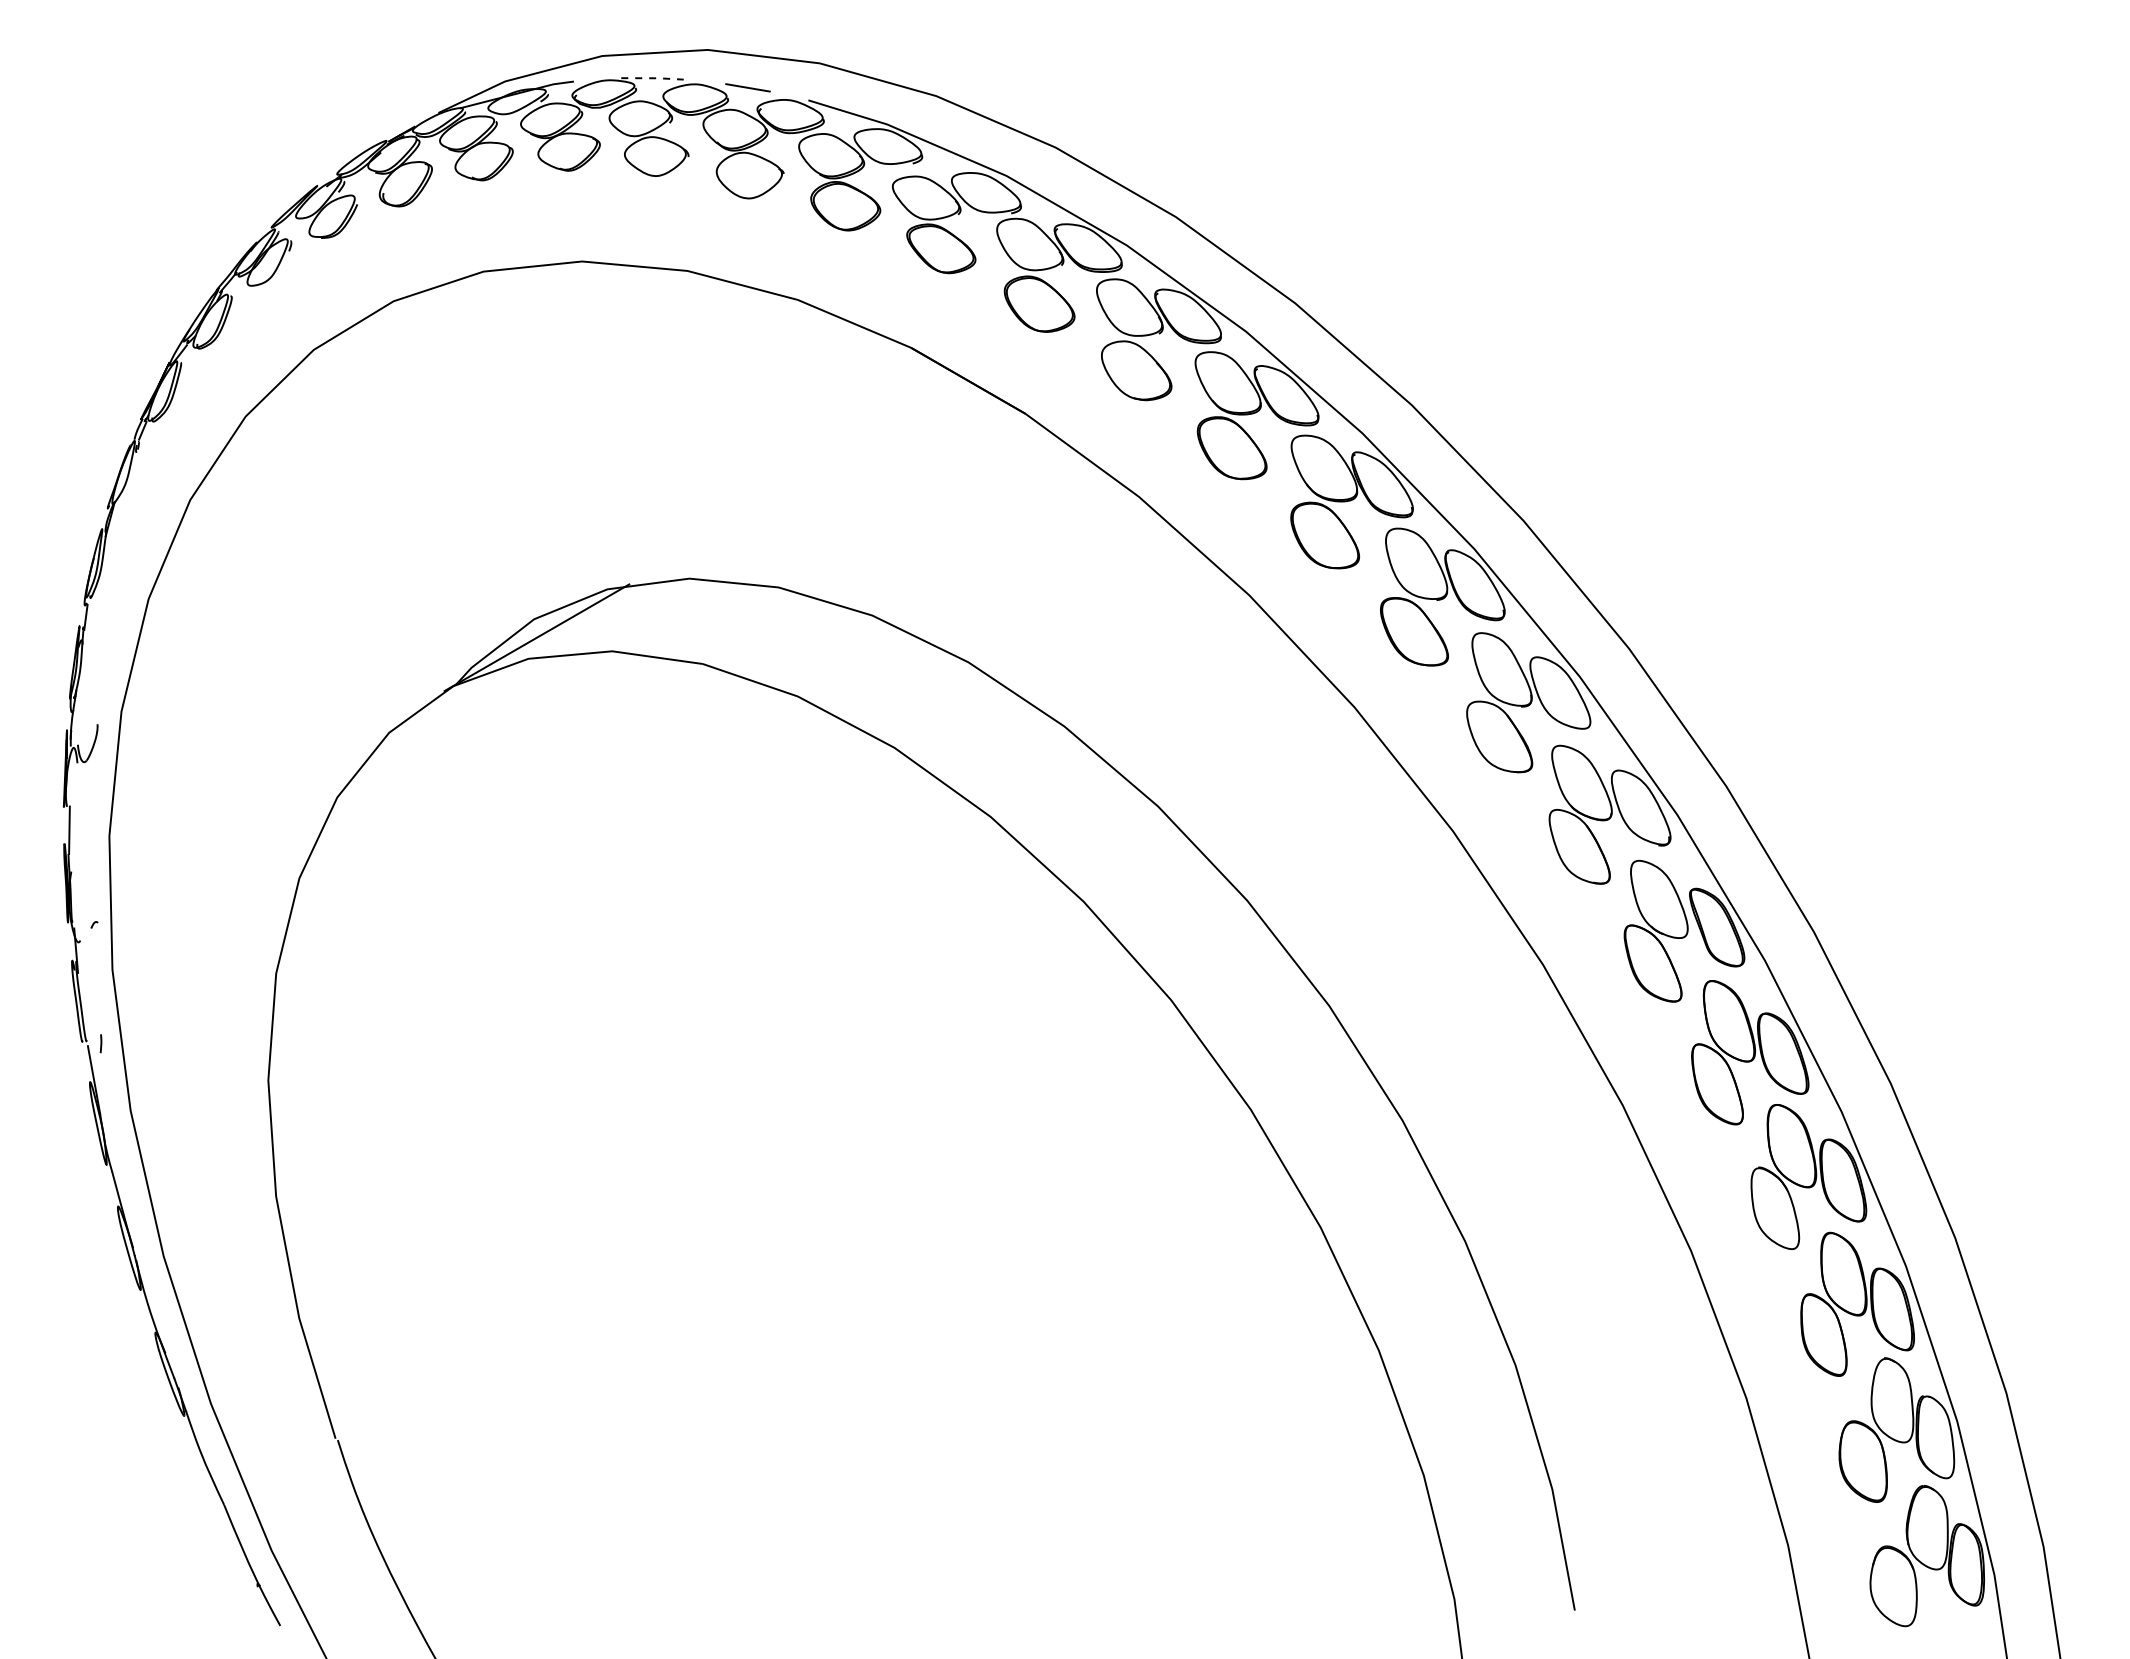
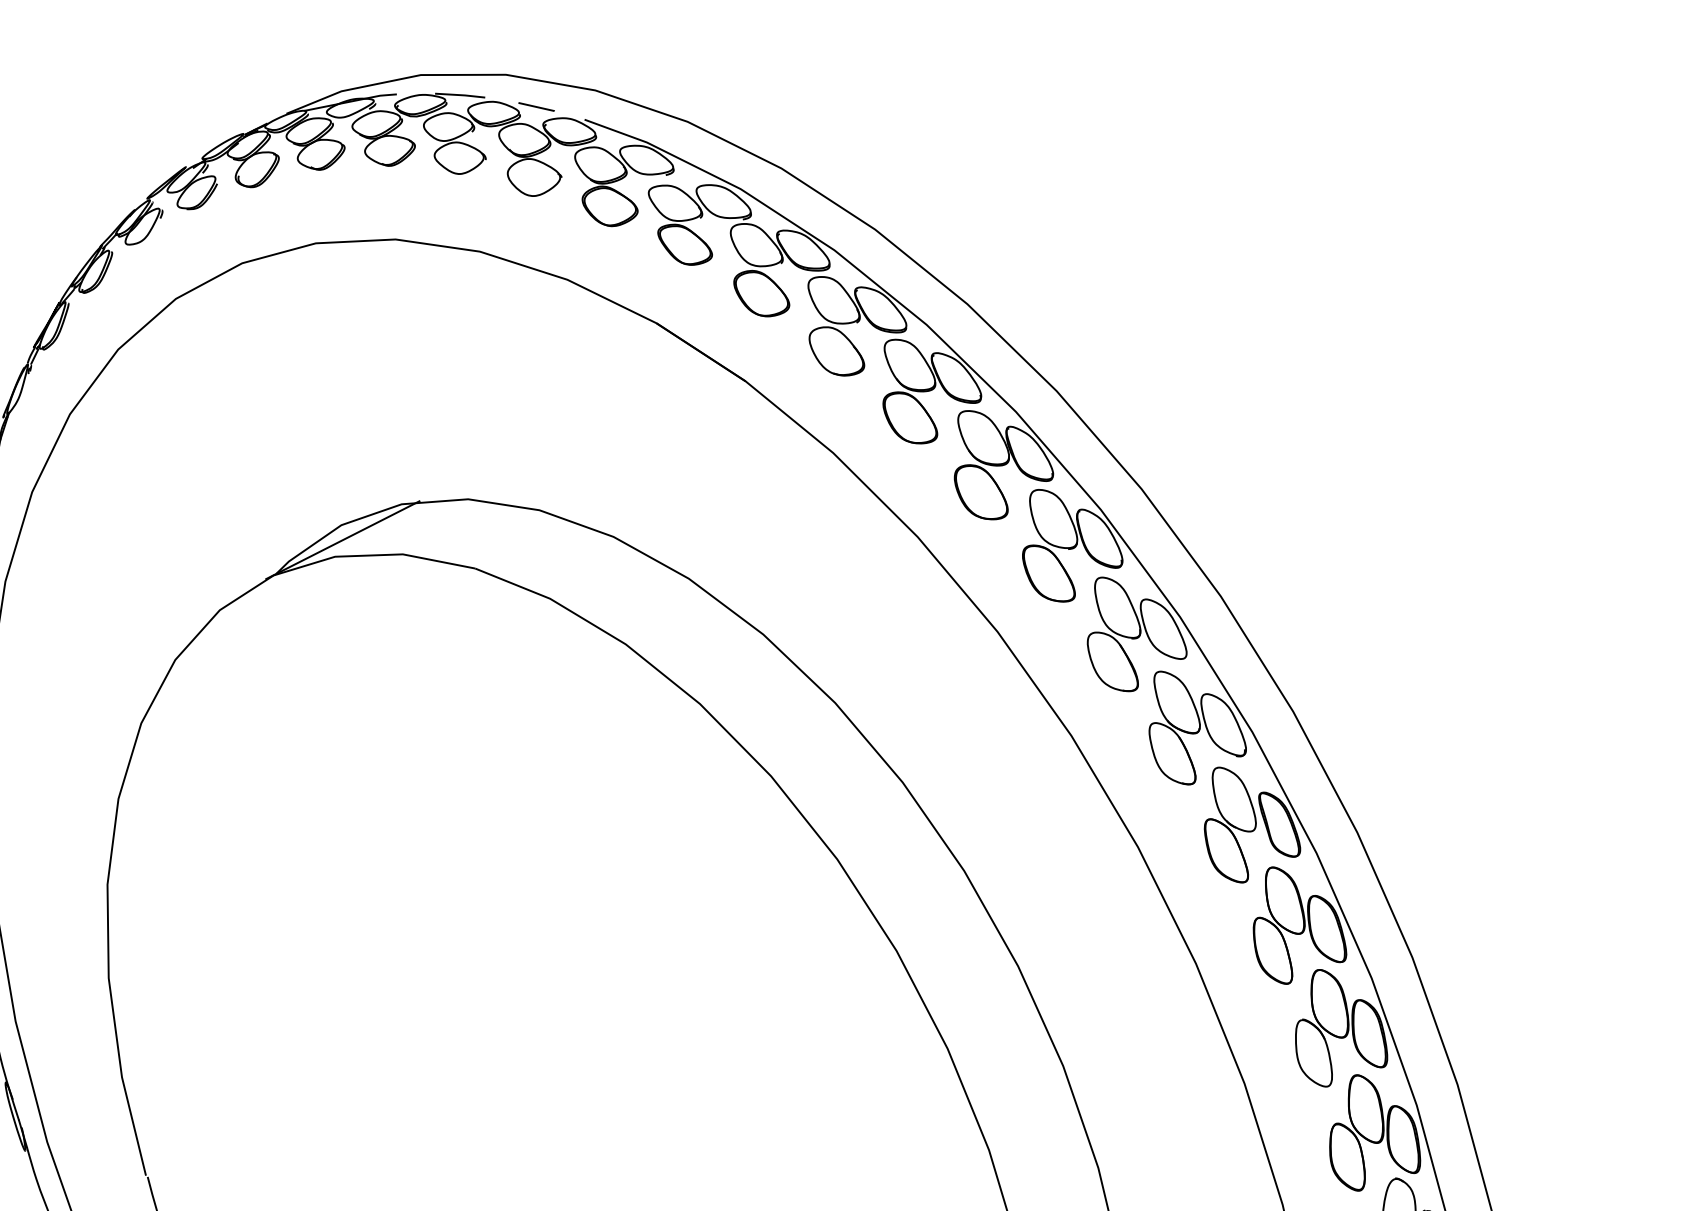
line: (653, 78) -> (460, 95), dashed -> solid

